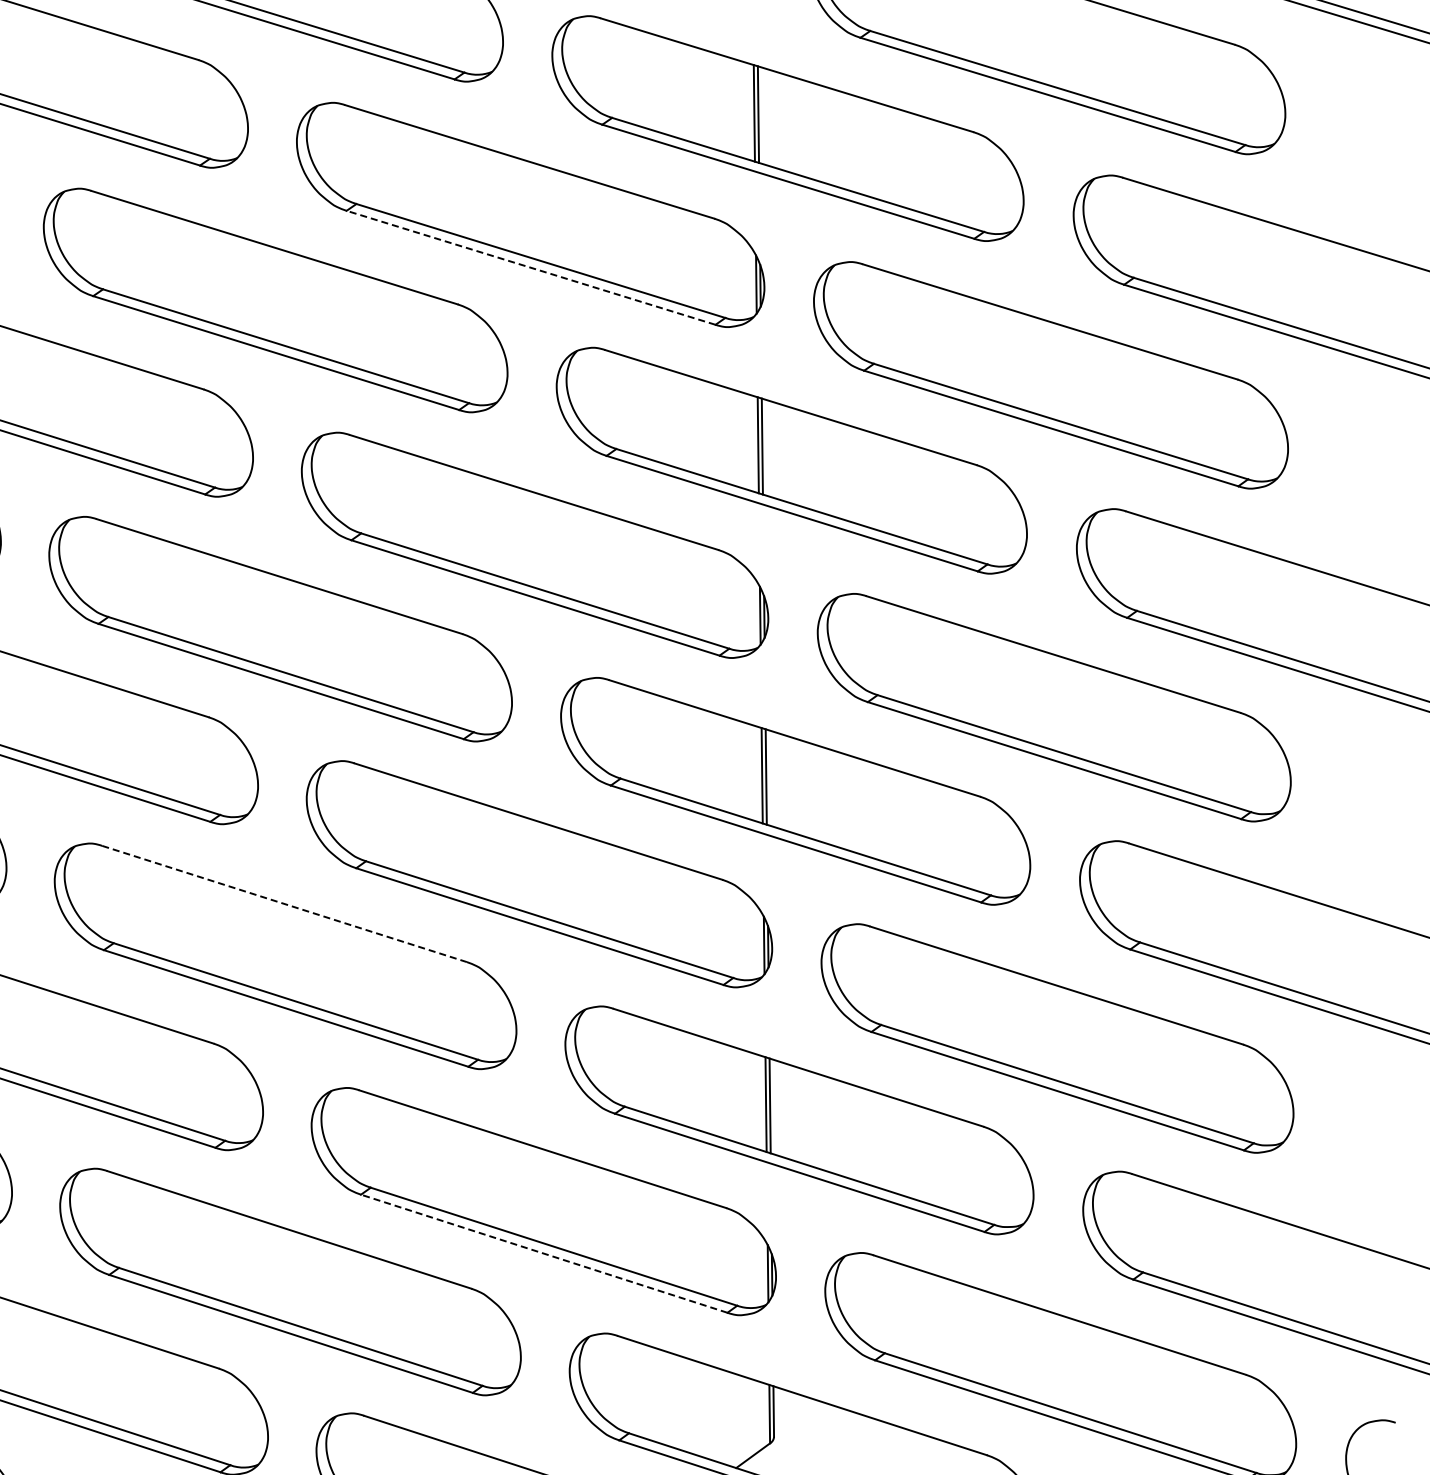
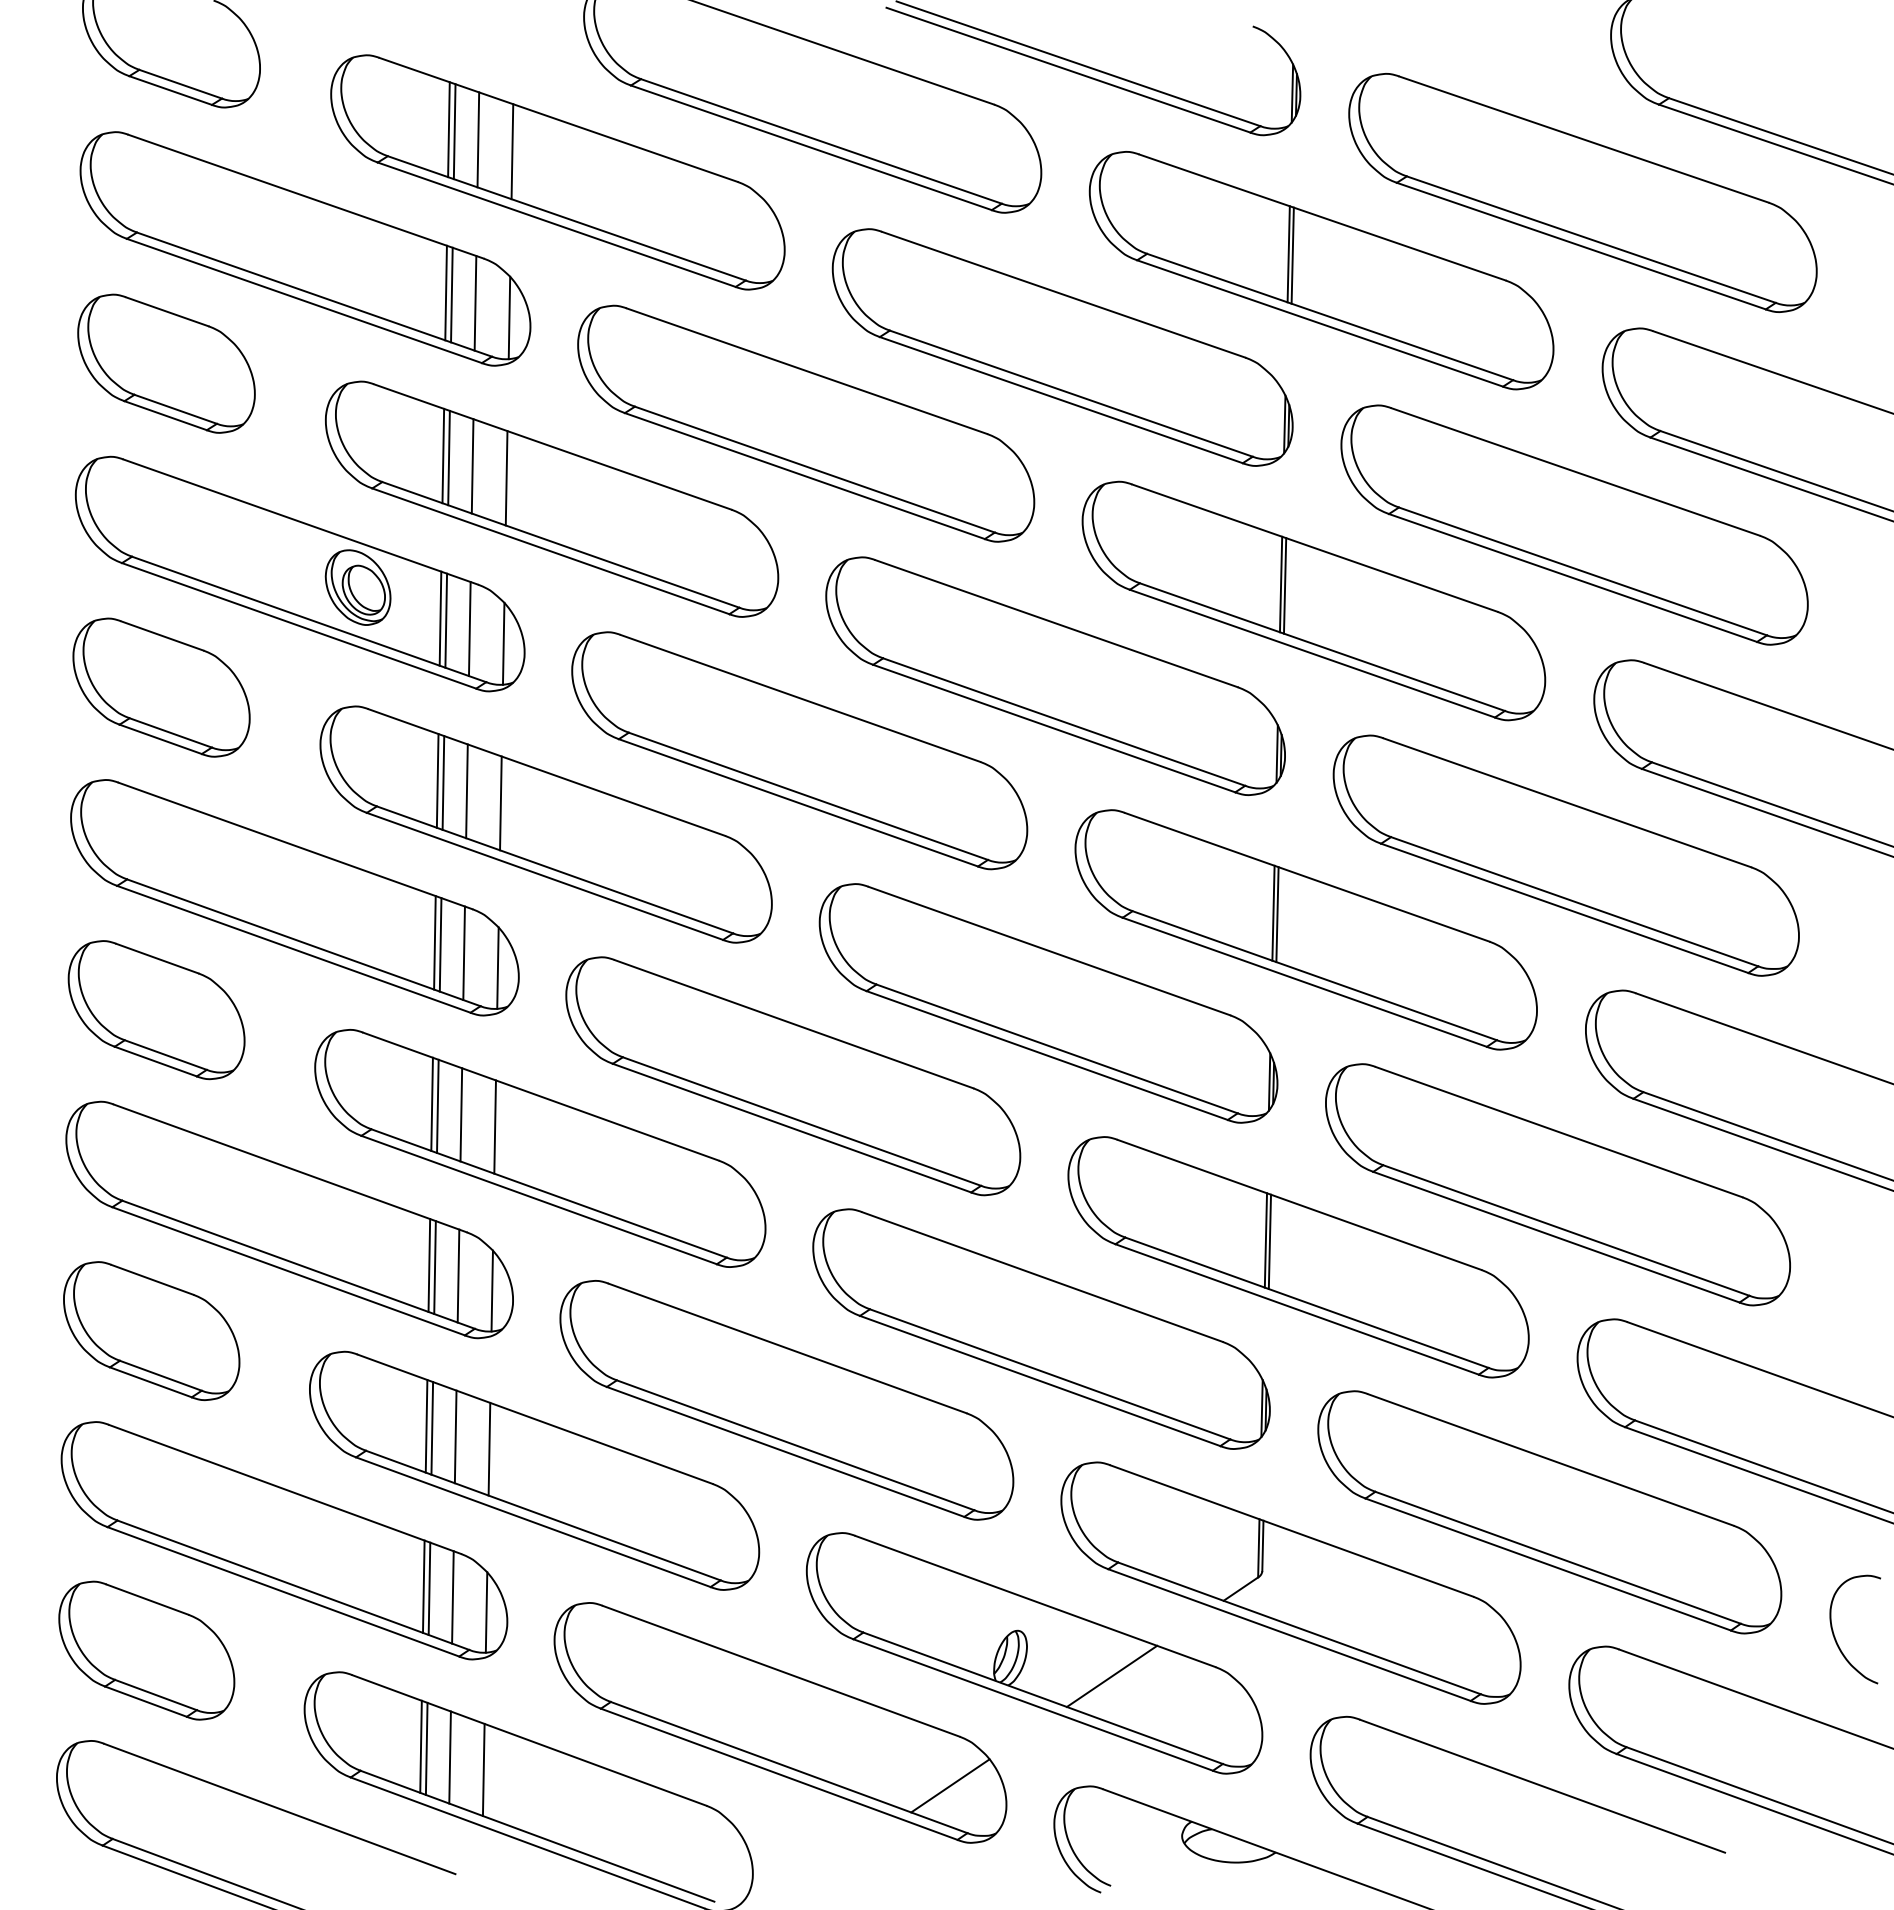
line: (530, 267) -> (1060, 399), dashed -> solid
line: (285, 904) -> (794, 1024), dashed -> solid
line: (544, 1254) -> (1040, 1381), dashed -> solid

